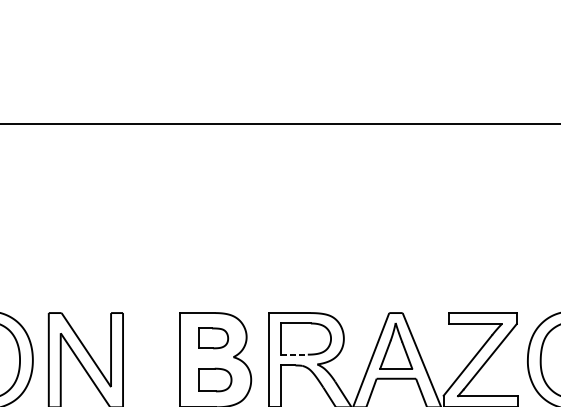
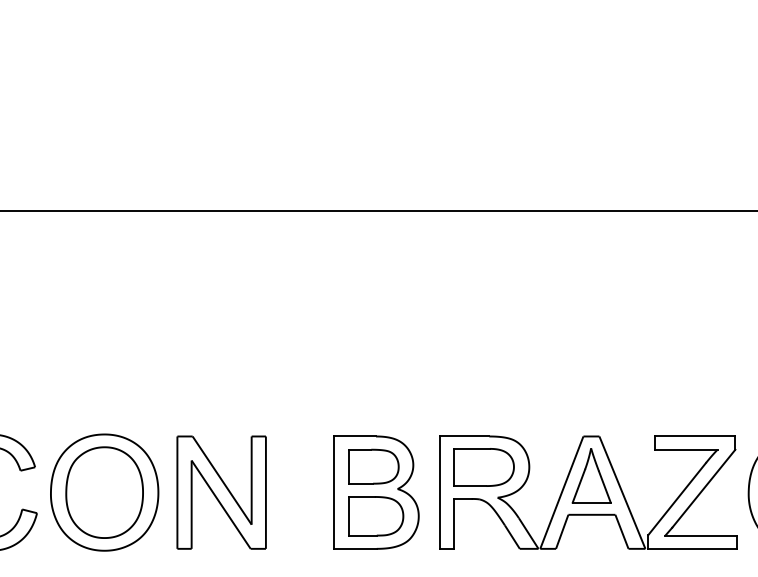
part: (213, 338) -> (373, 466), size x1.43
line: (294, 355) -> (470, 486), dashed -> solid
part: (215, 380) -> (376, 516), size x1.43

